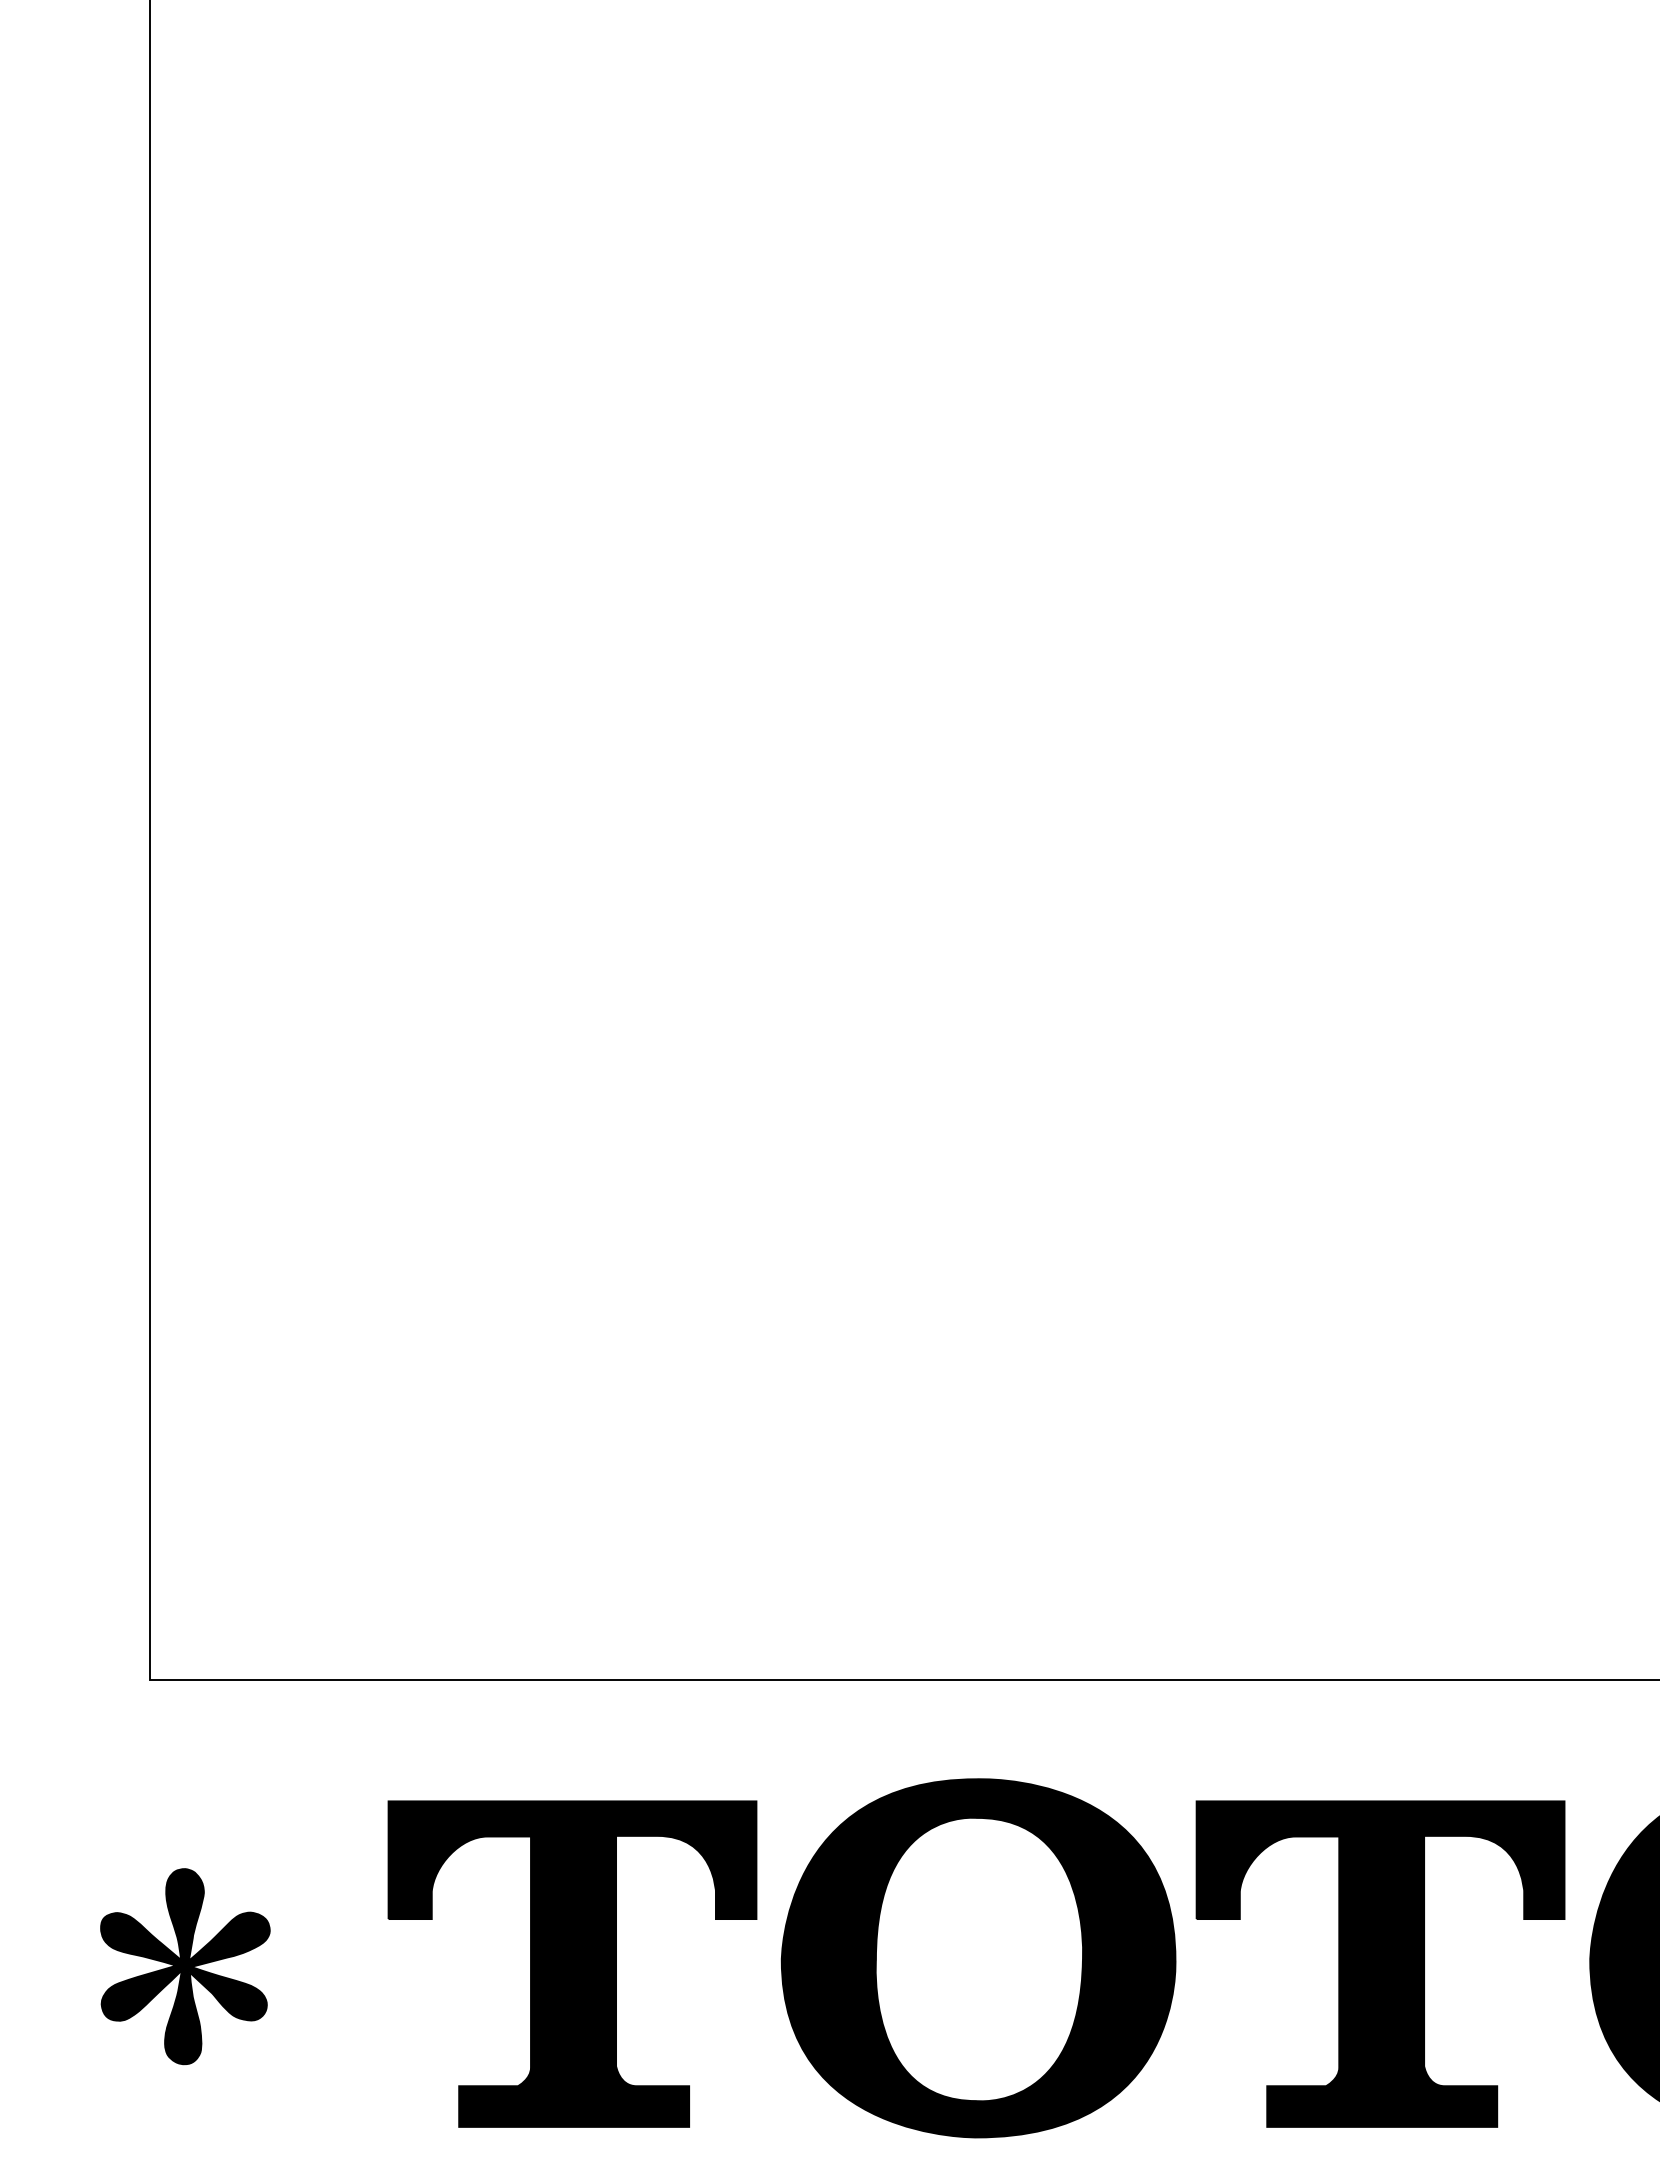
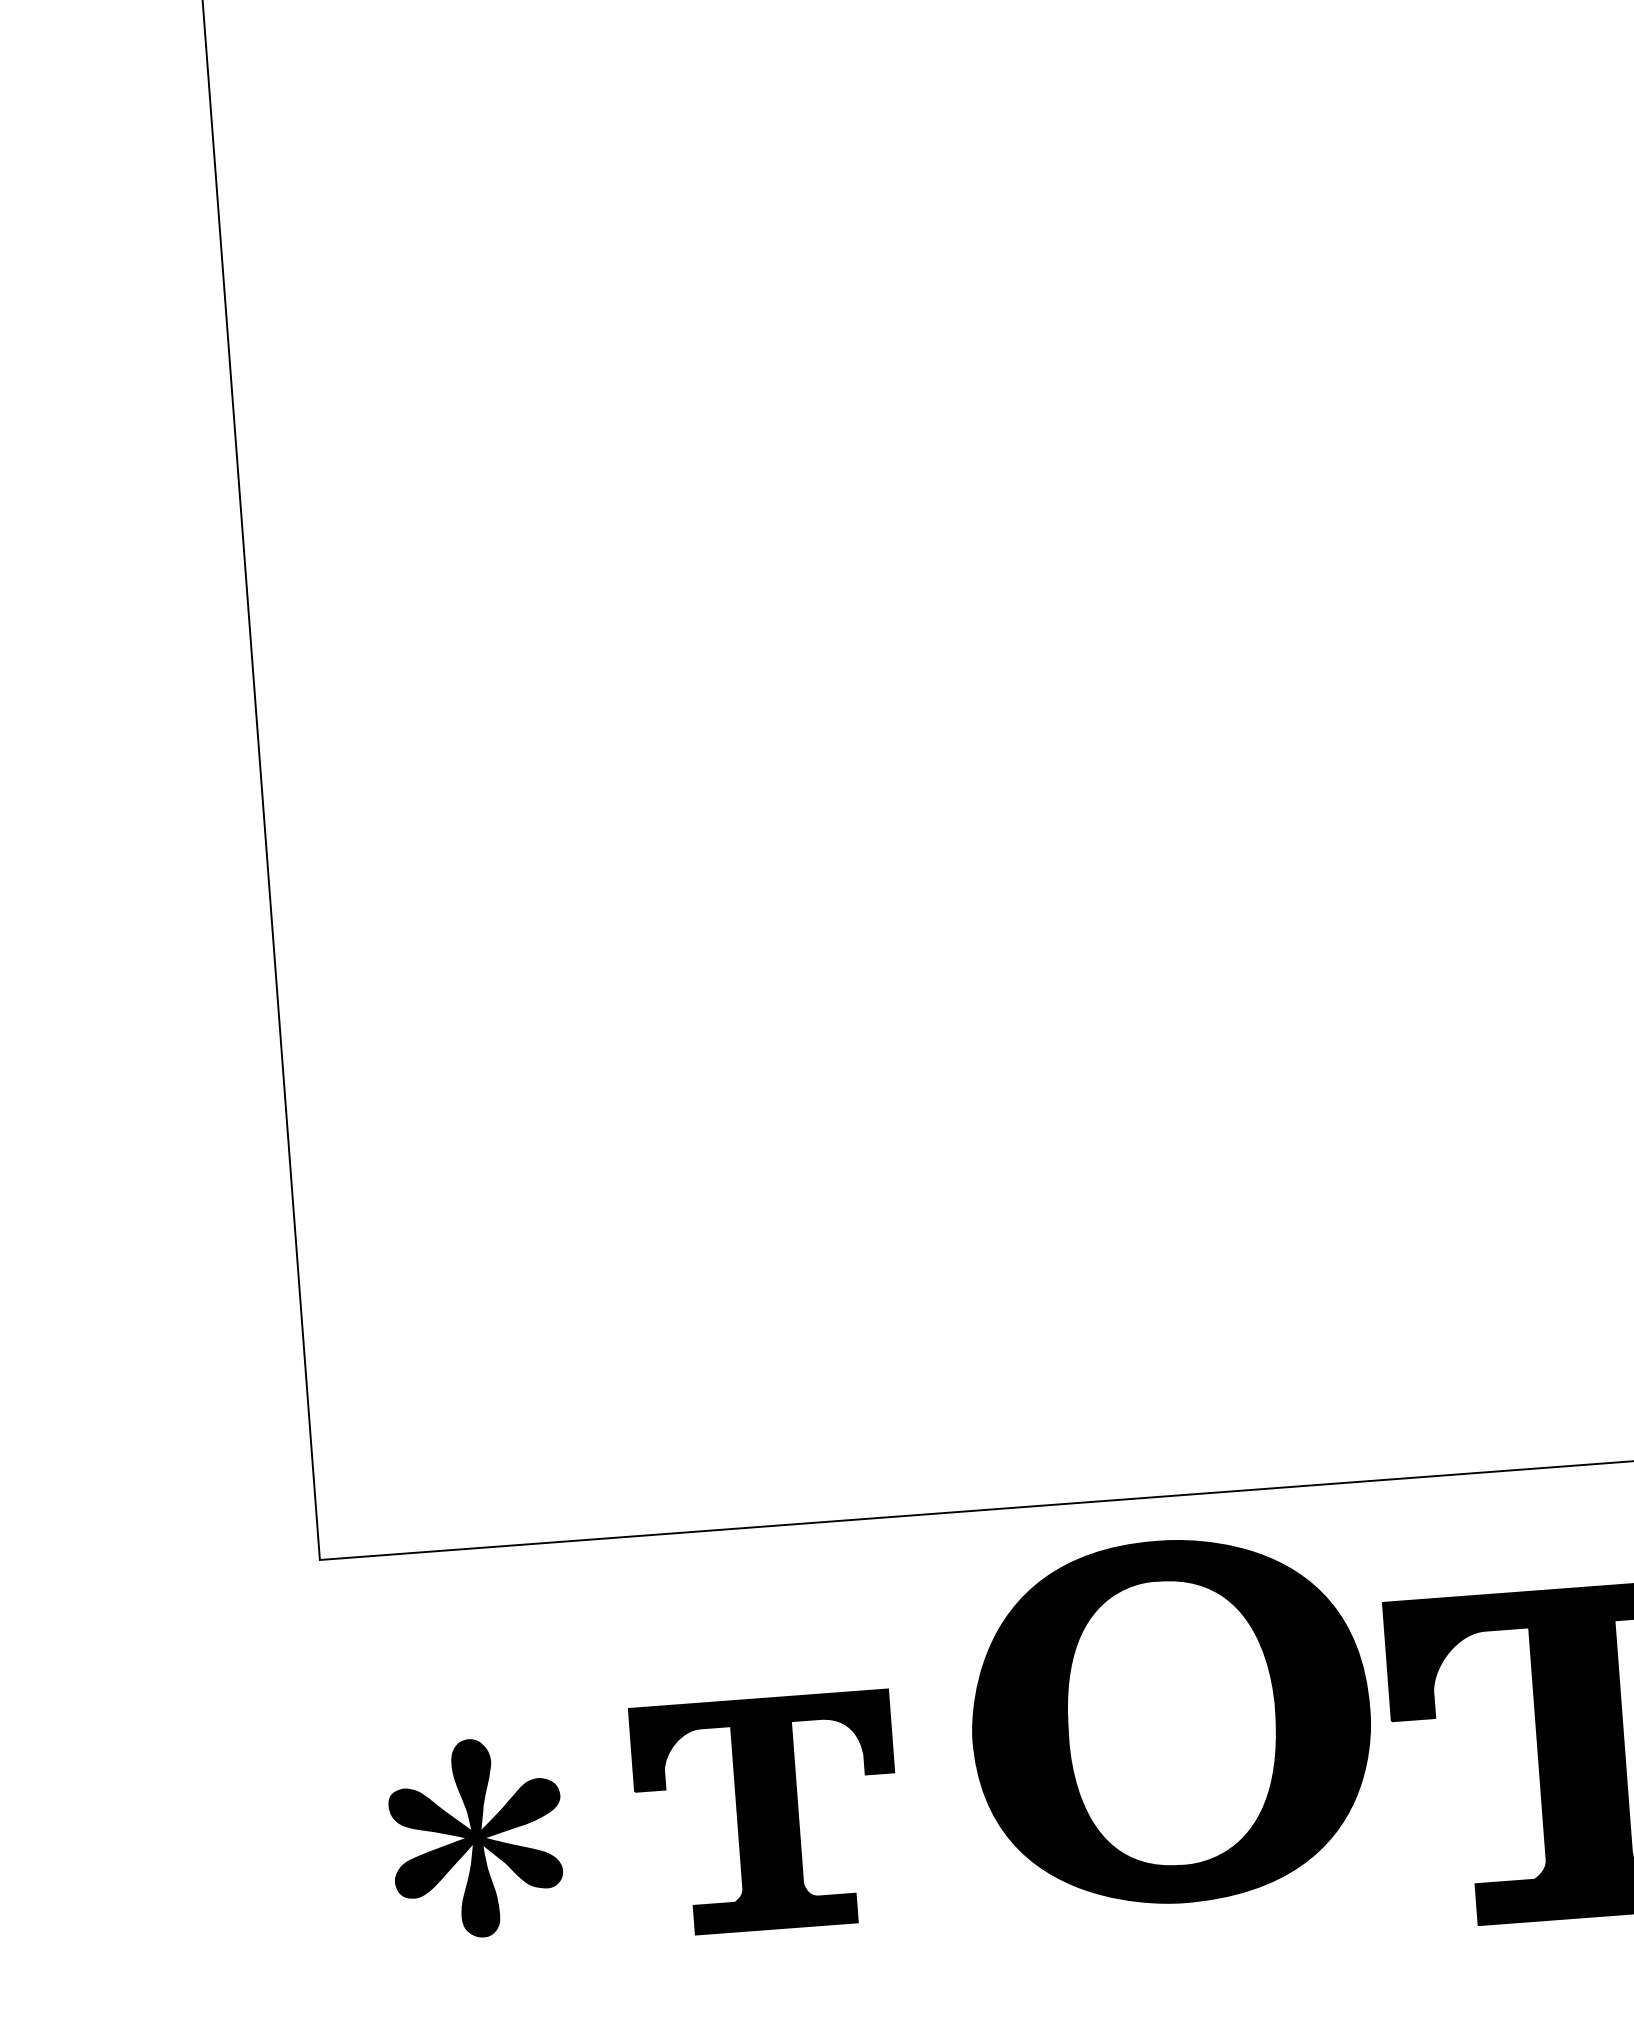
part: (978, 1958) -> (1171, 1722), moved
part: (572, 1963) -> (766, 1813), size x0.7
part: (185, 1966) -> (477, 1838), moved

